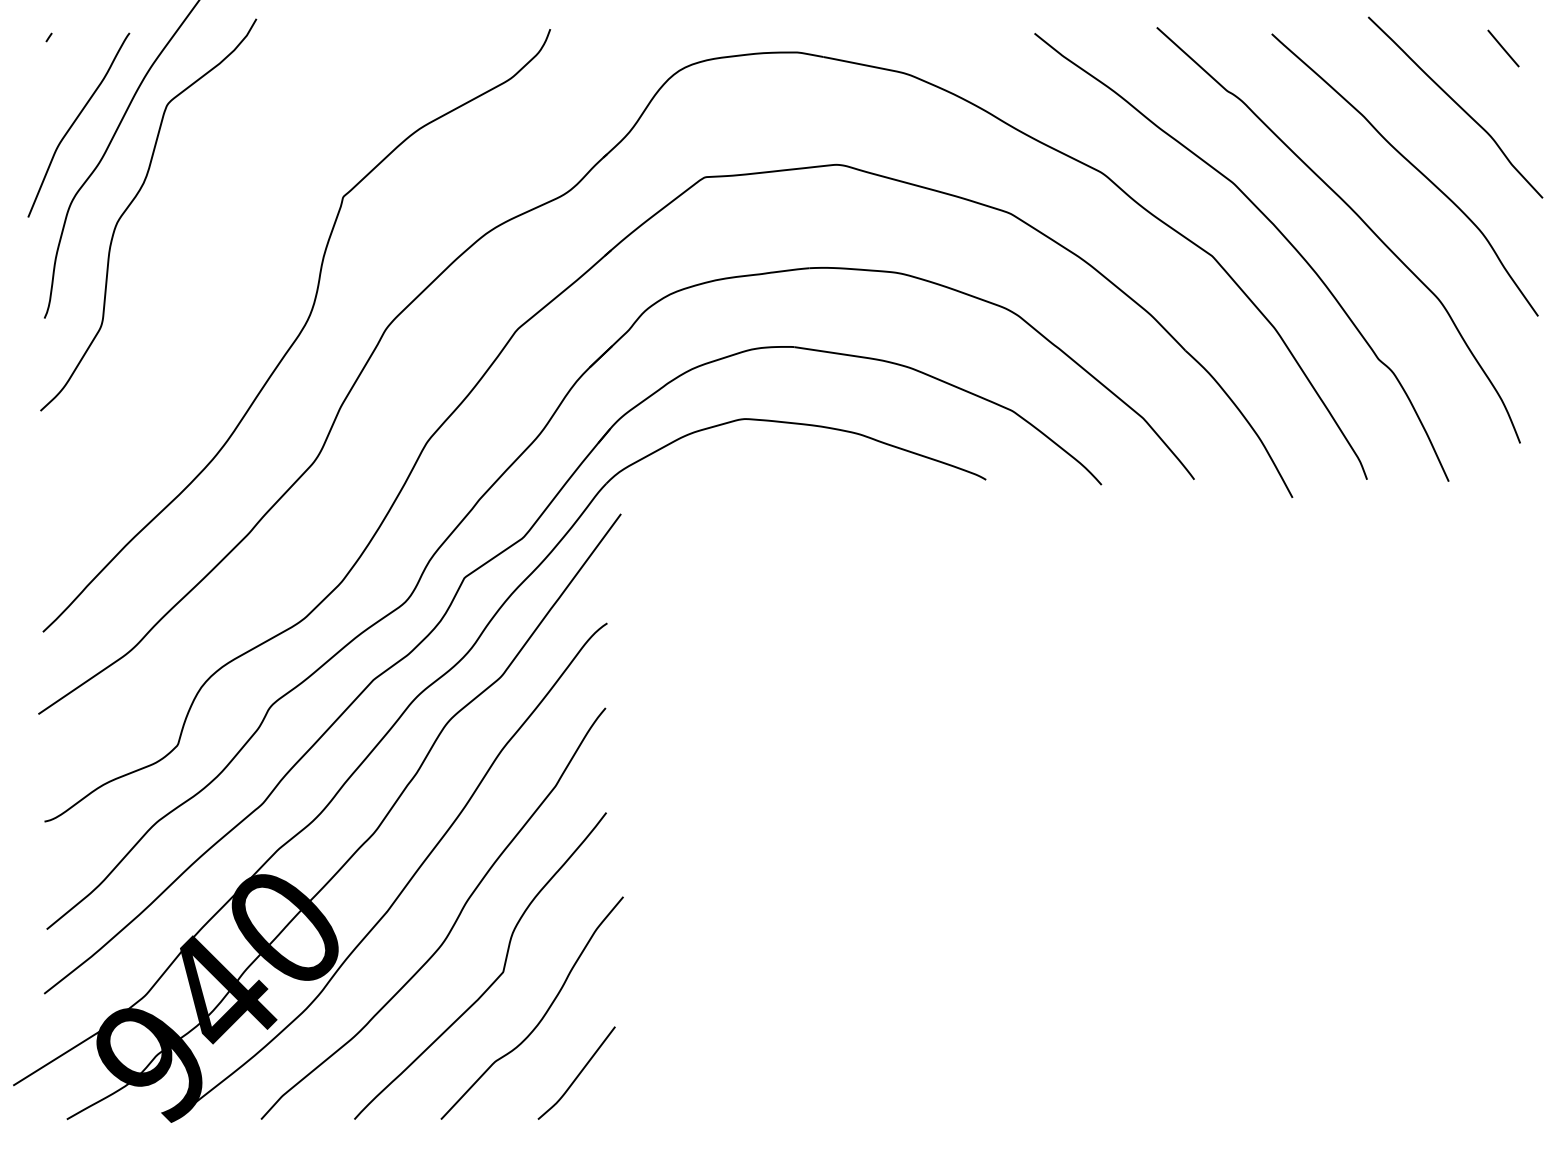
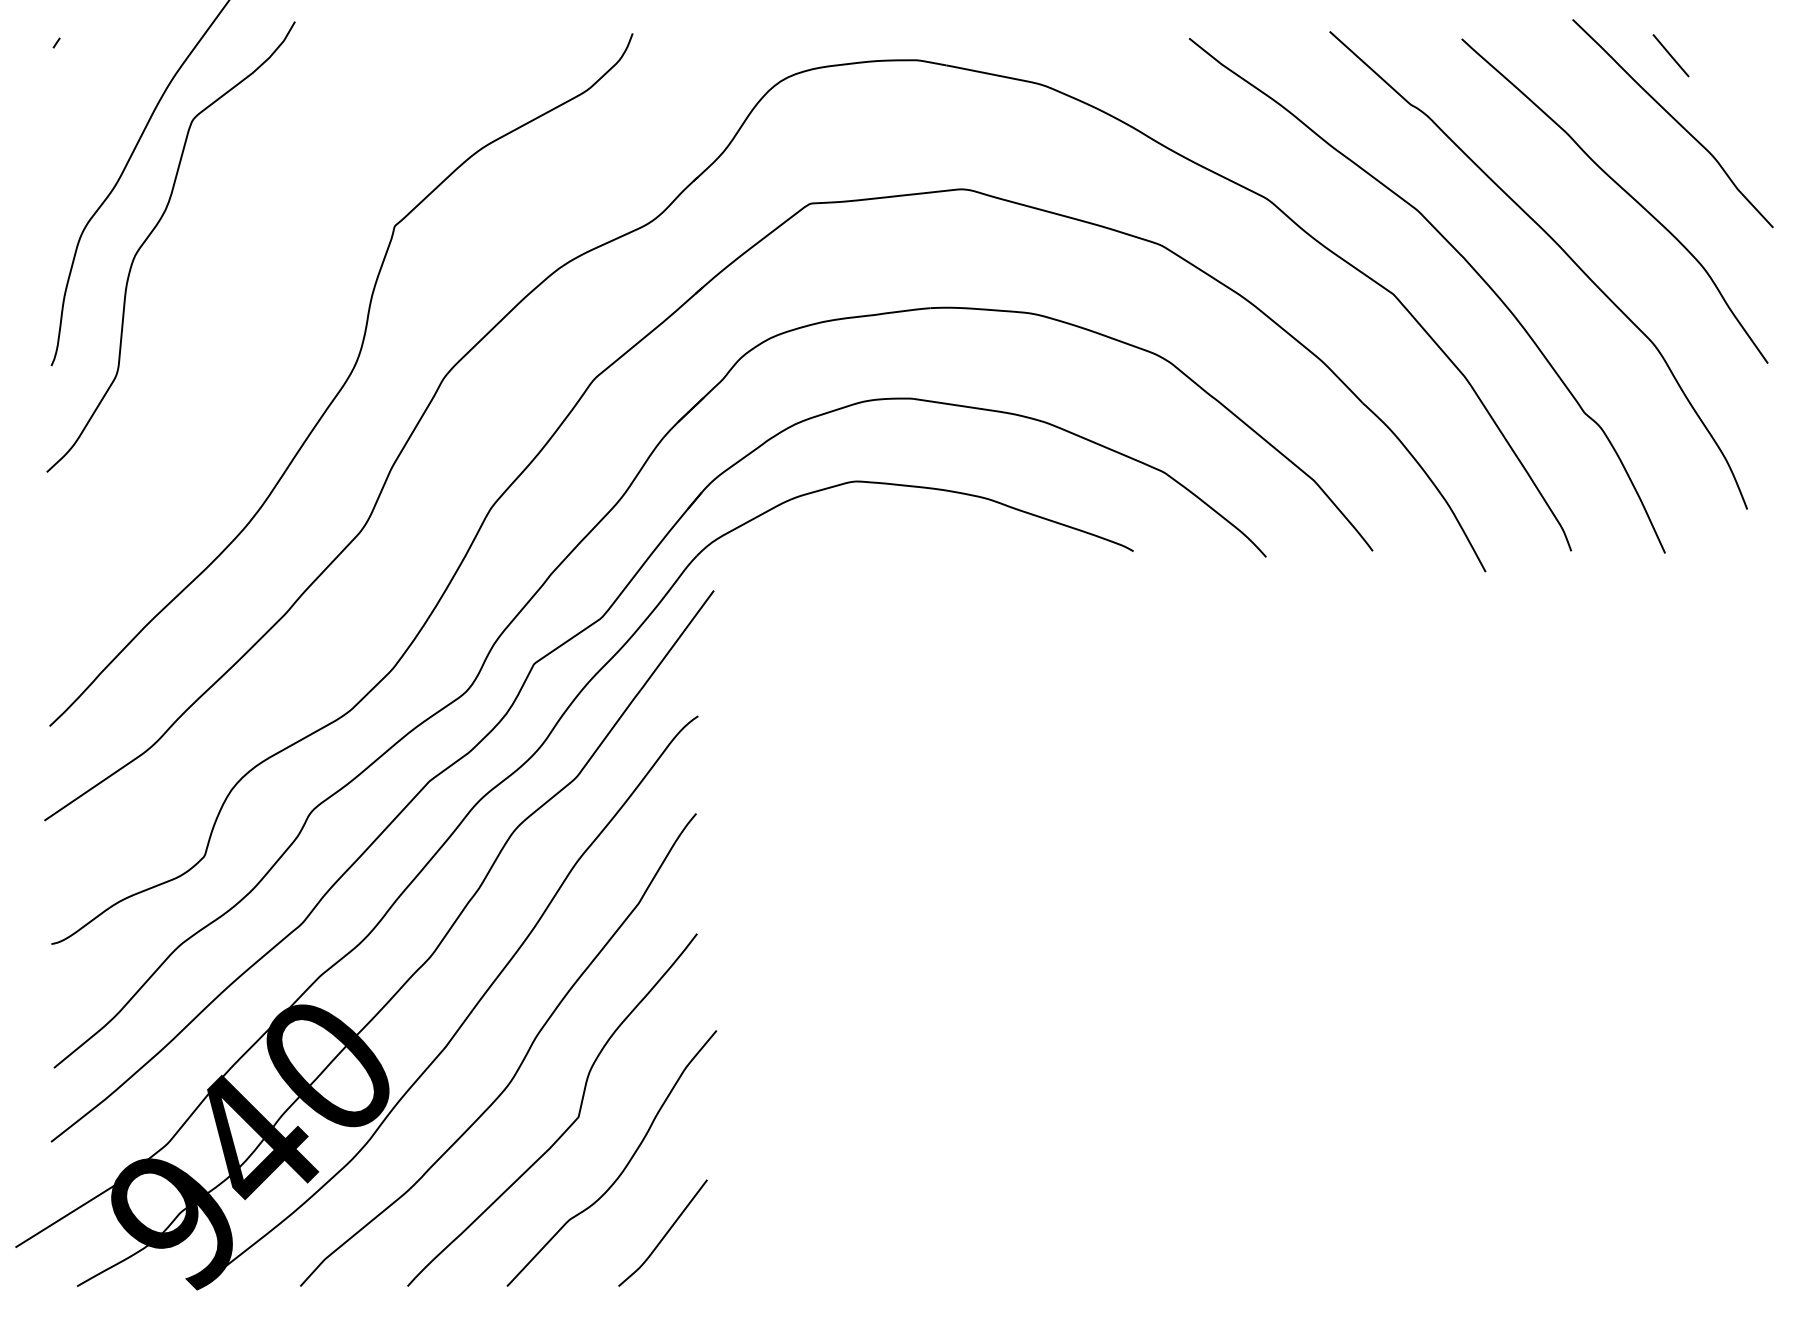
line: (1503, 48) -> (1670, 55), moved
curve: (75, 121) -> (87, 139), removed

